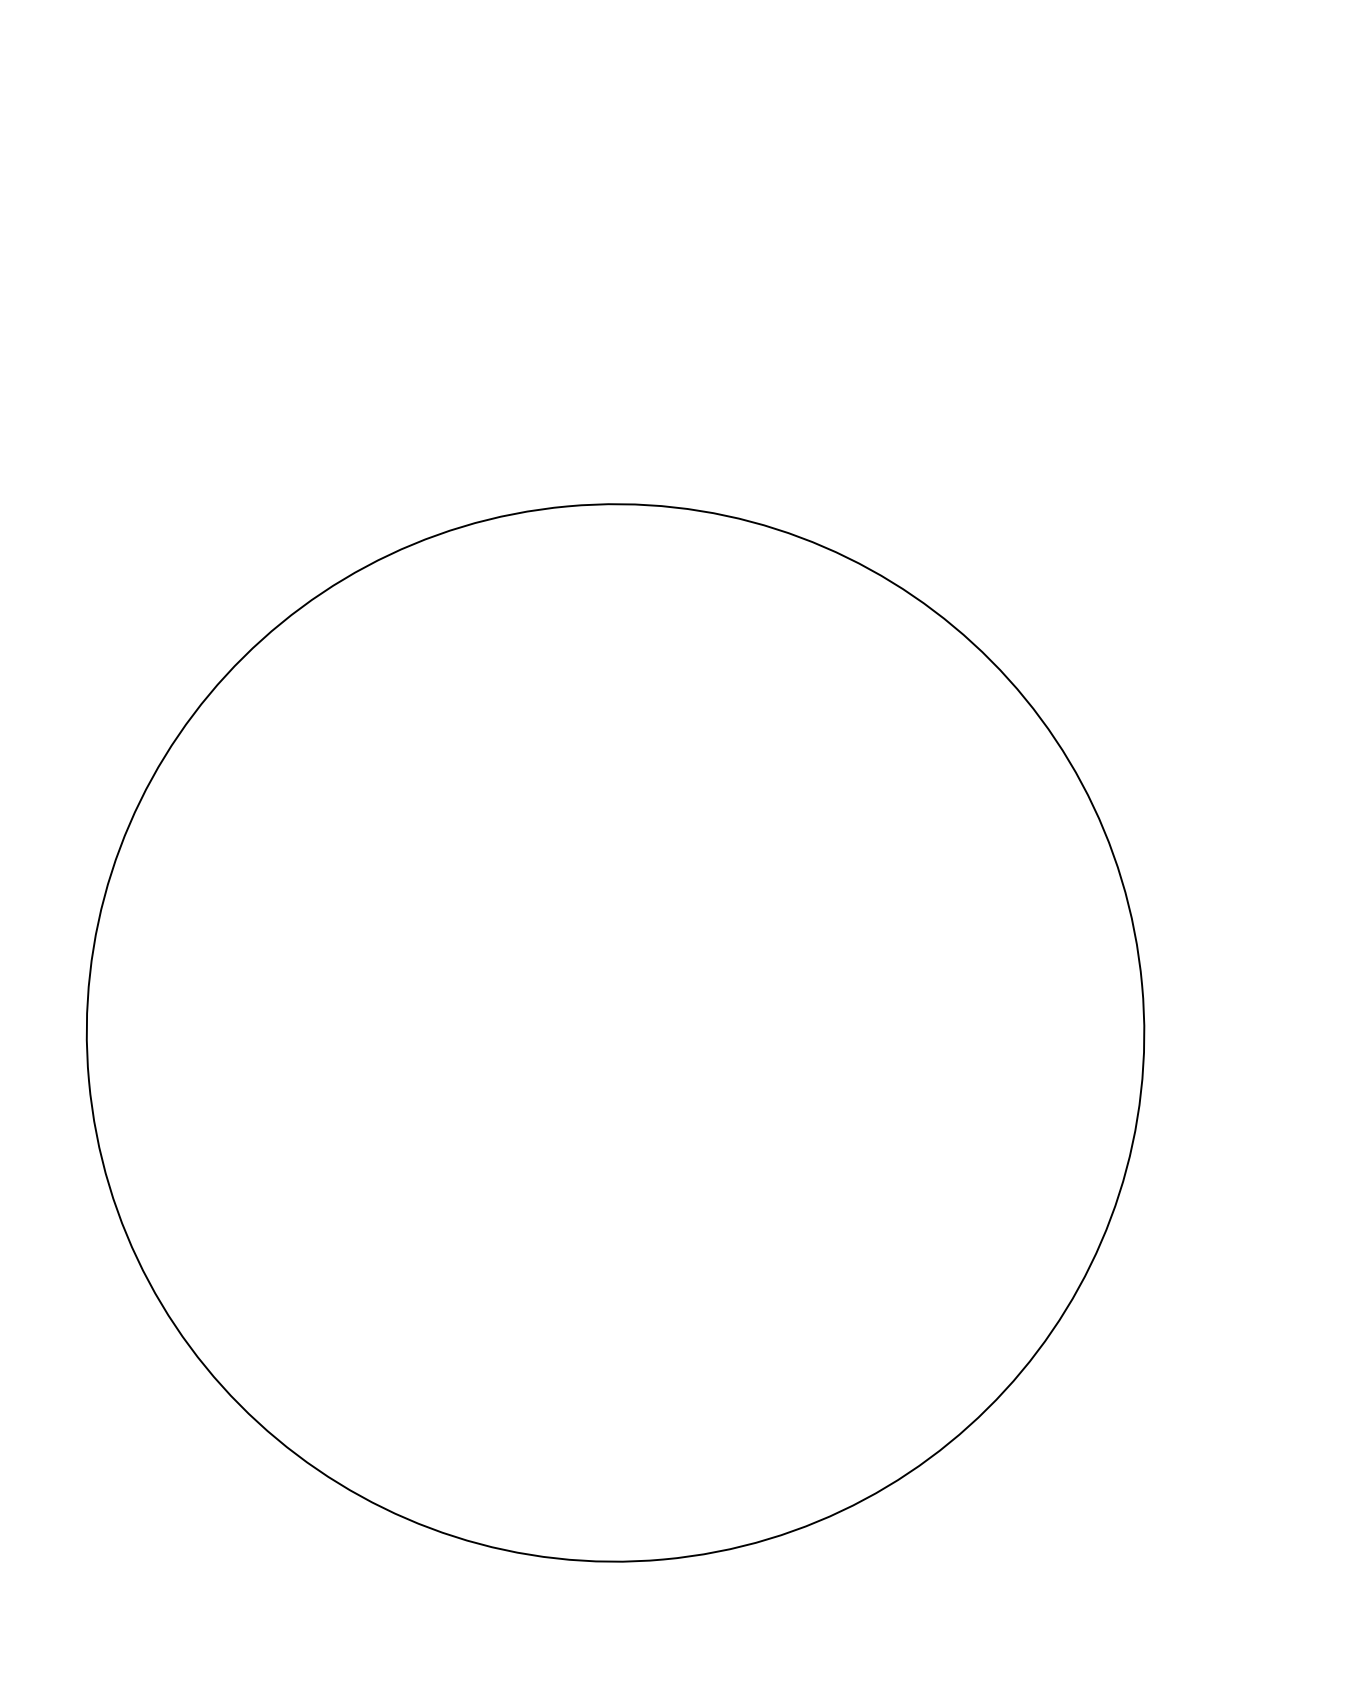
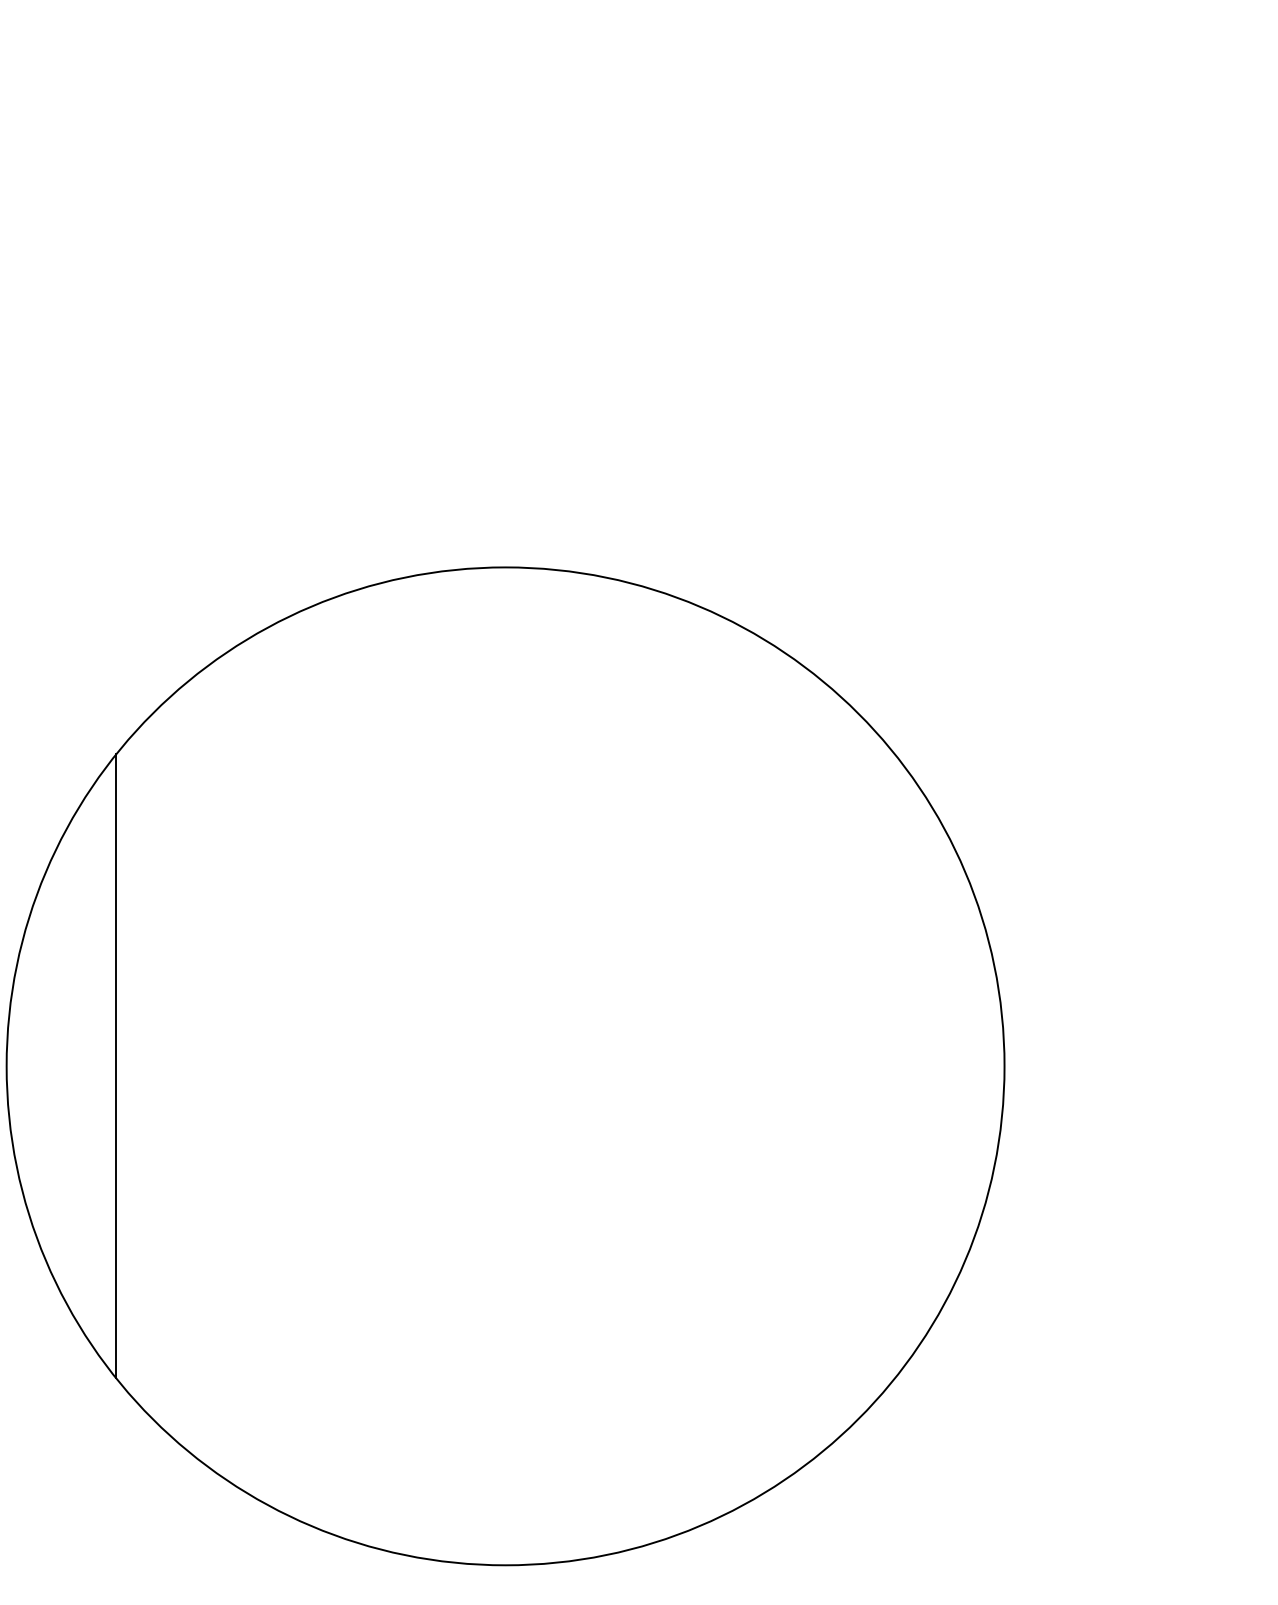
line: (204, 1070) -> (116, 1066), added

